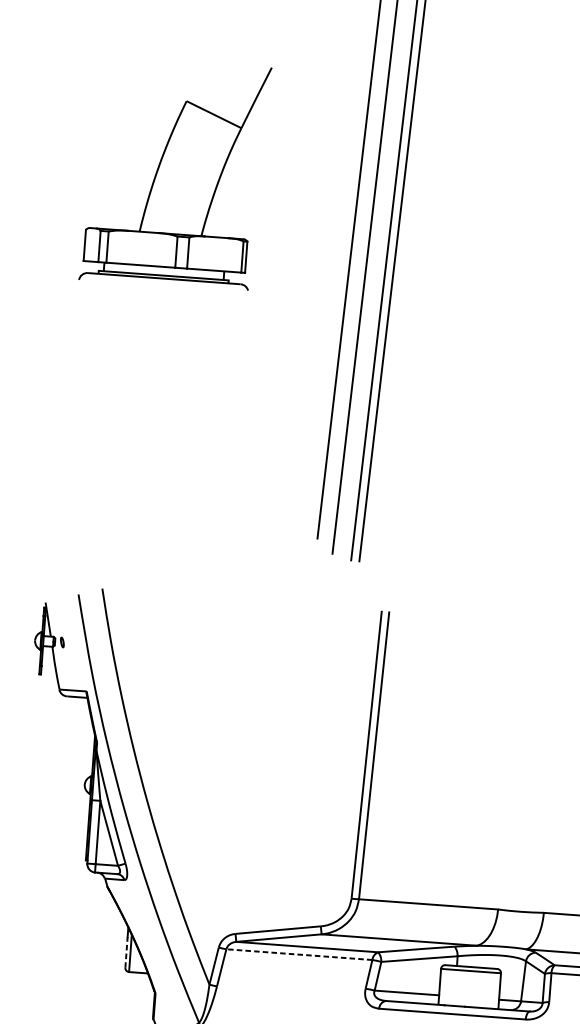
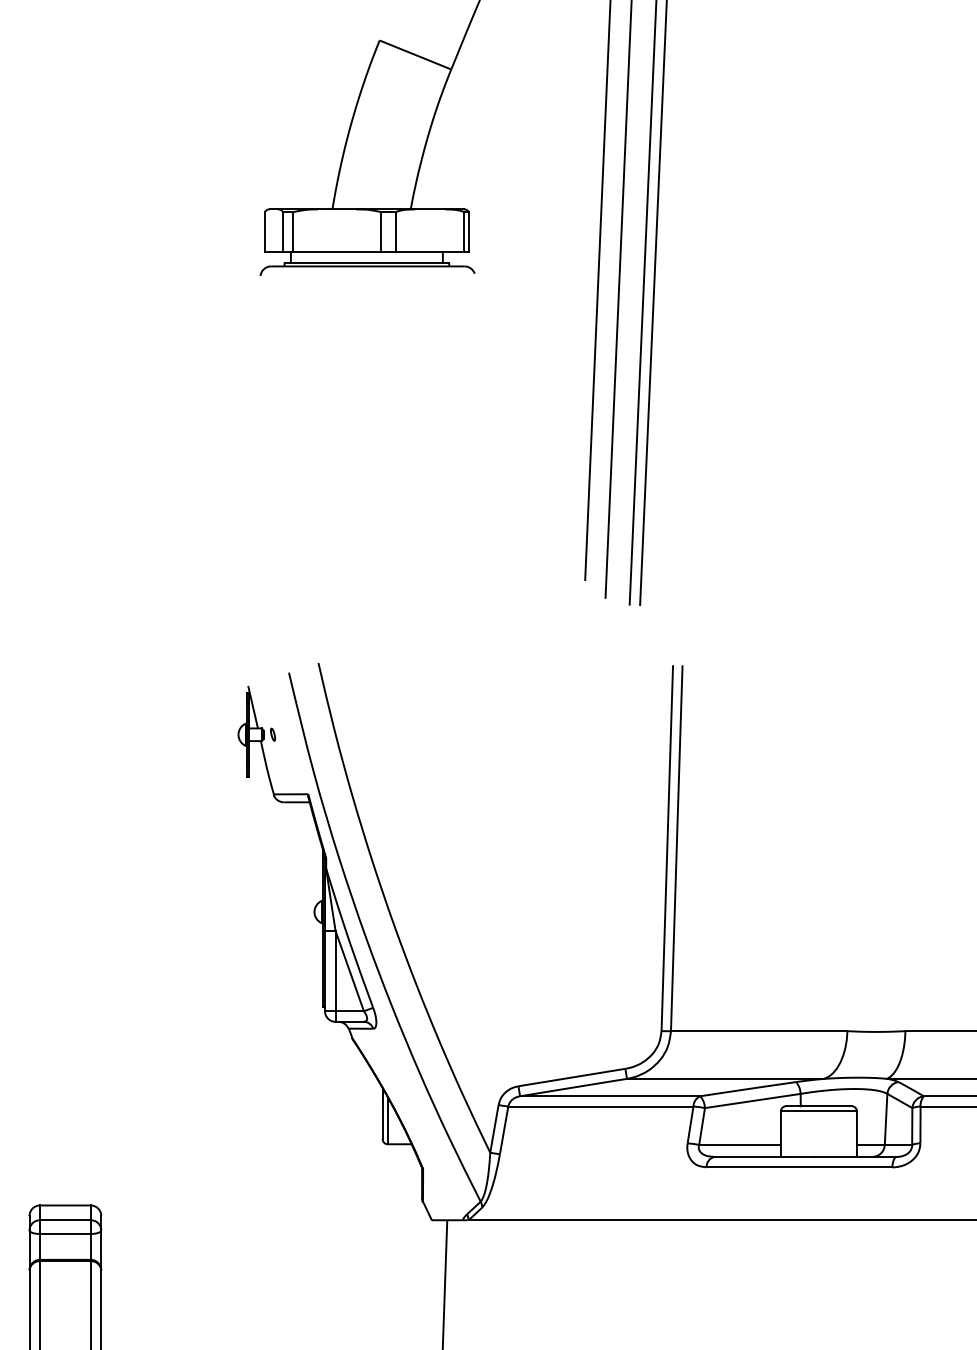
line: (126, 952) -> (382, 1119), dashed -> solid
line: (299, 954) -> (600, 1106), dashed -> solid

